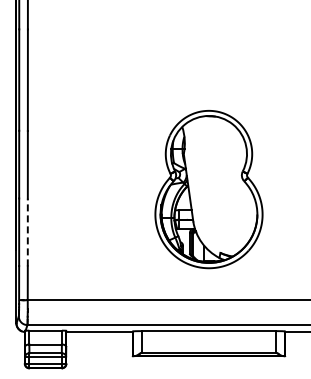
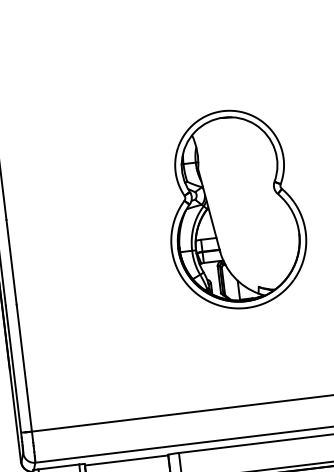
part: (208, 189) -> (234, 209), moved
line: (27, 232) -> (21, 346), dashed -> solid

